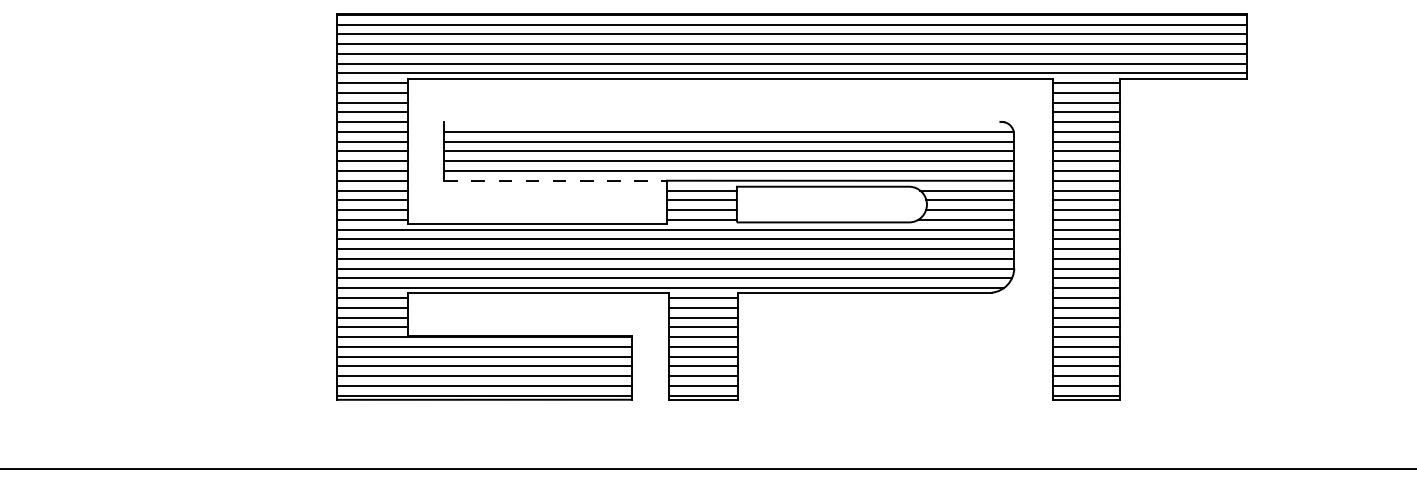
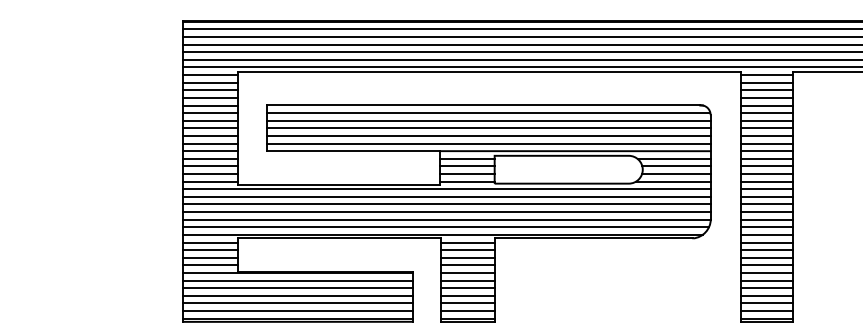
line: (722, 121) -> (483, 104), added
line: (556, 180) -> (354, 150), dashed -> solid

